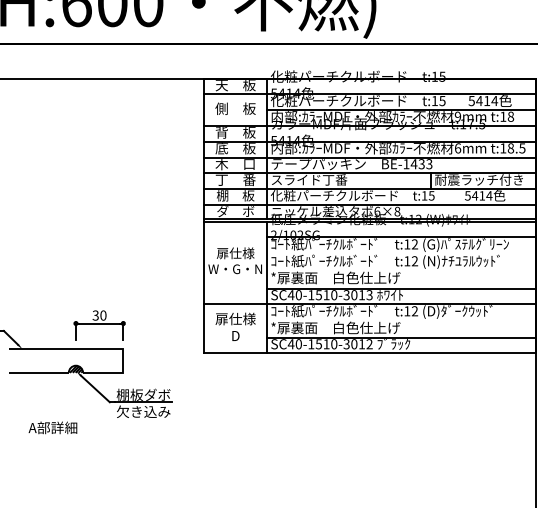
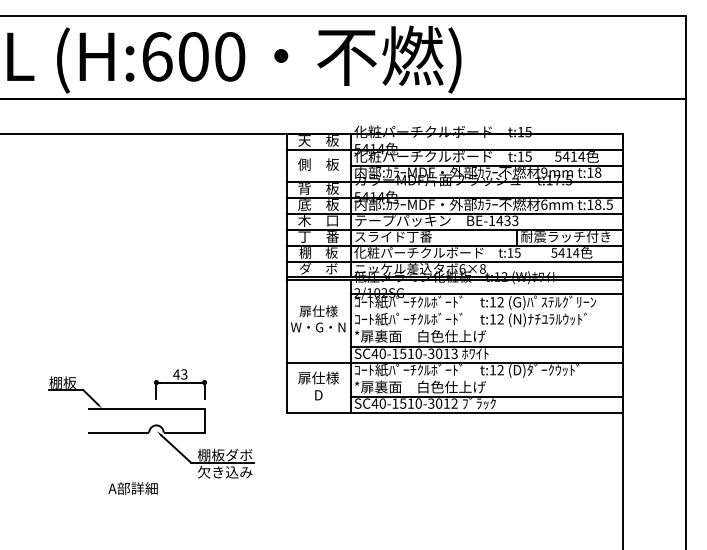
text: (99, 315) -> (180, 374), 30 -> 43
hatch: (75, 368) -> (156, 428), removed

